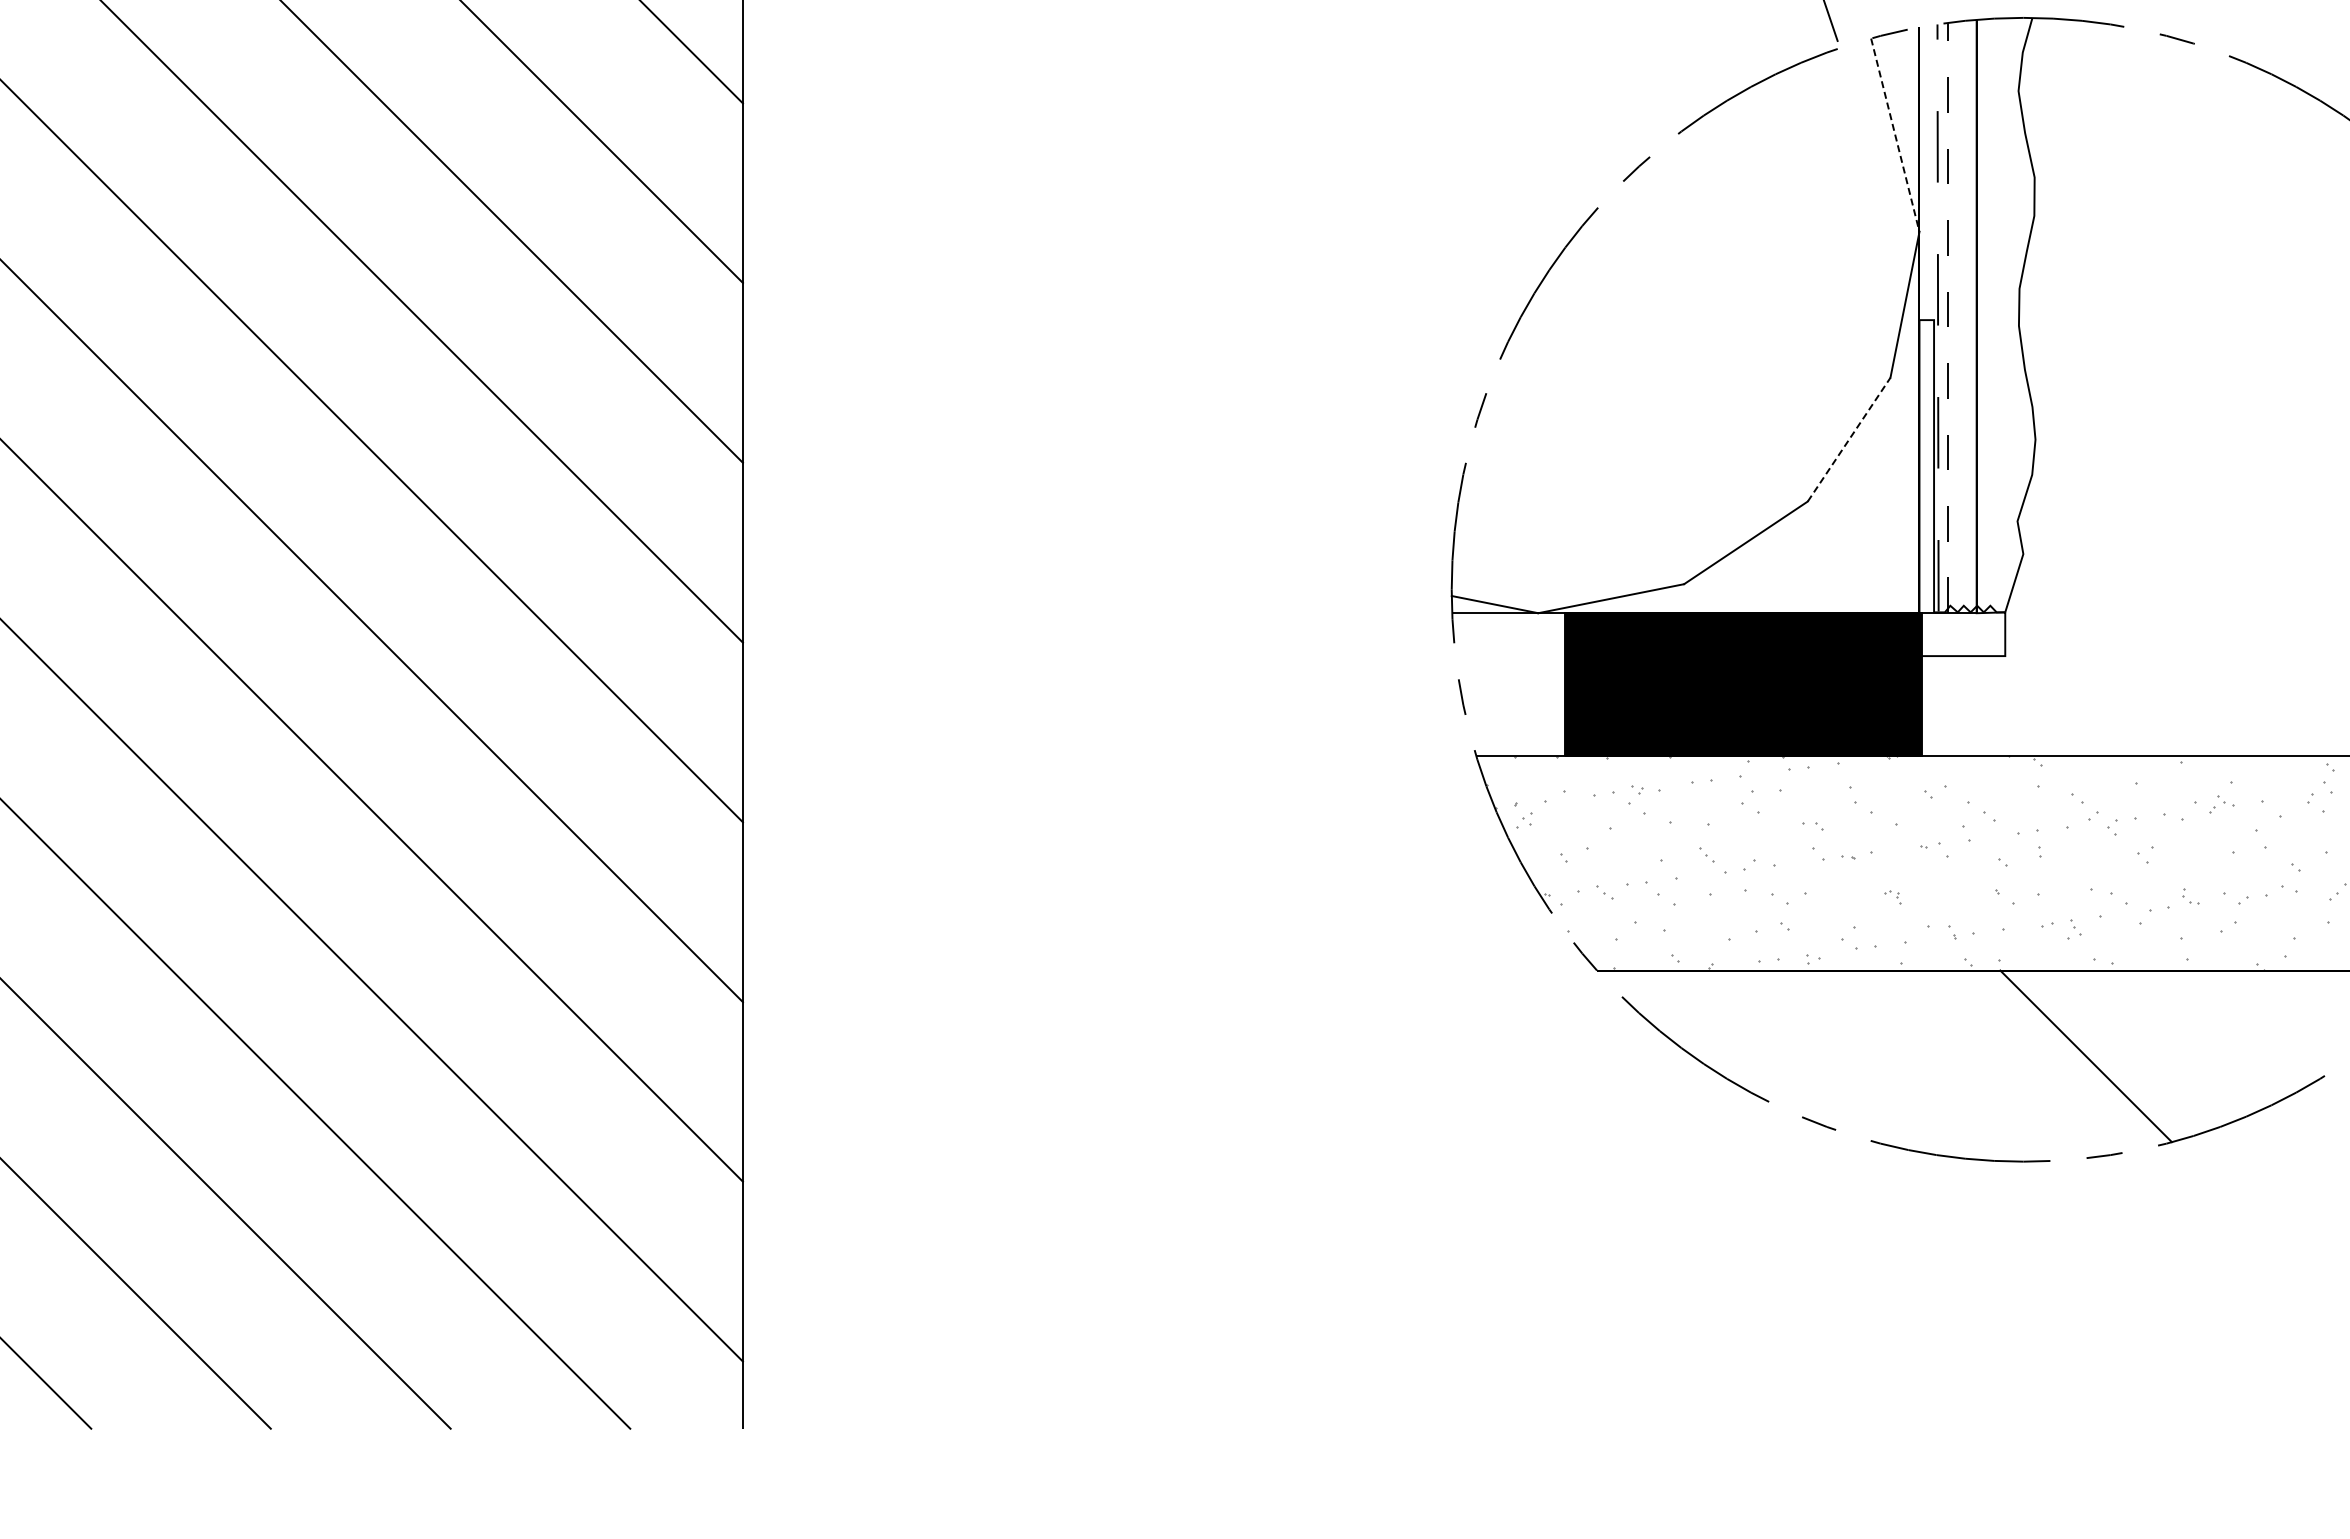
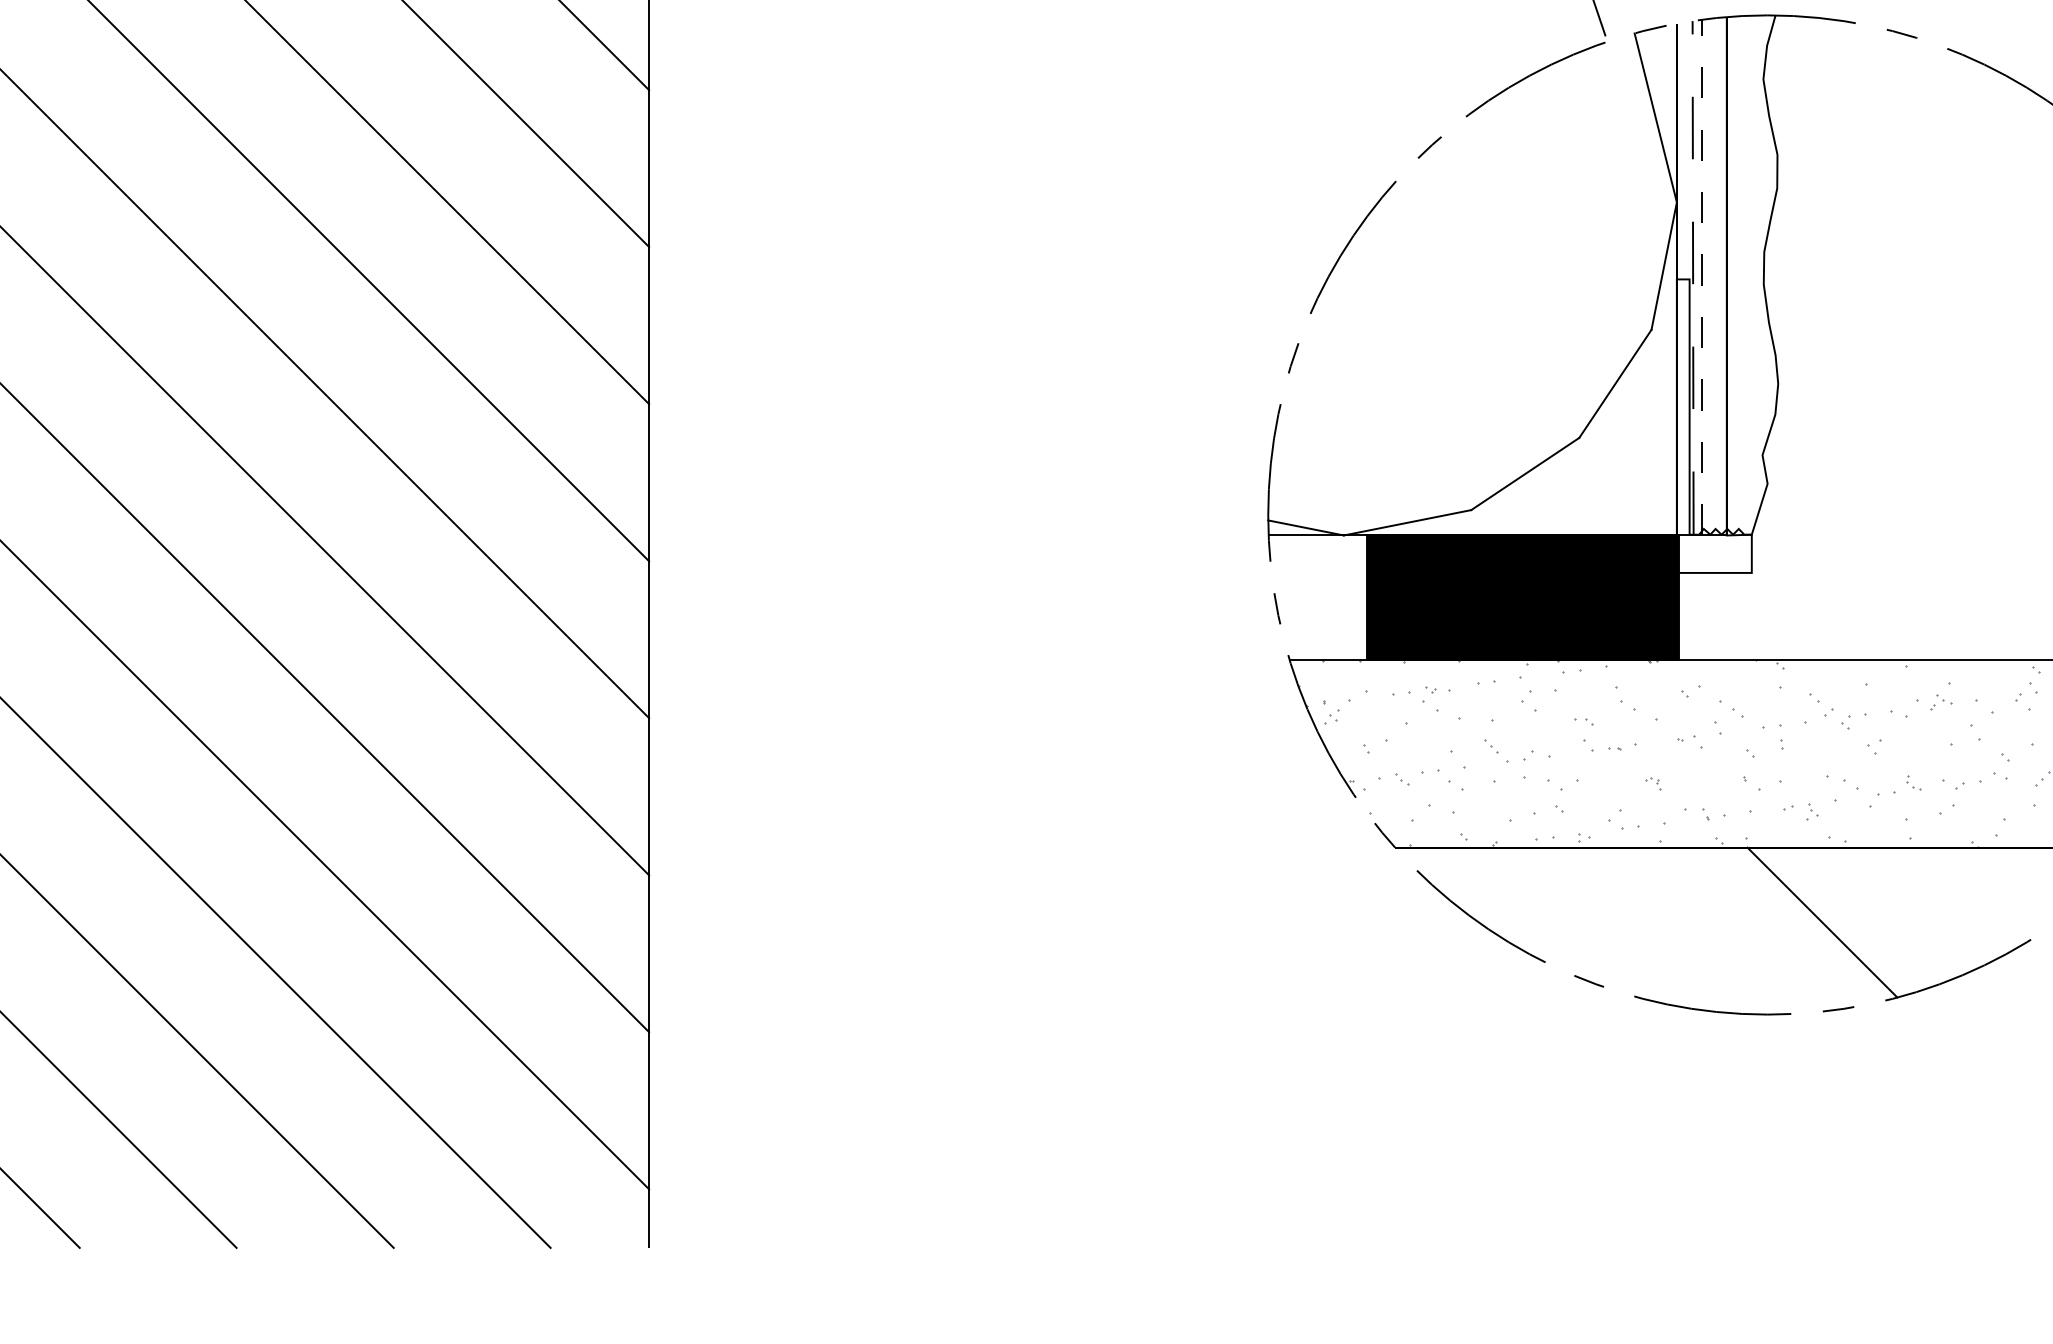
line: (1895, 135) -> (1655, 118), dashed -> solid
line: (1849, 439) -> (1615, 383), dashed -> solid

